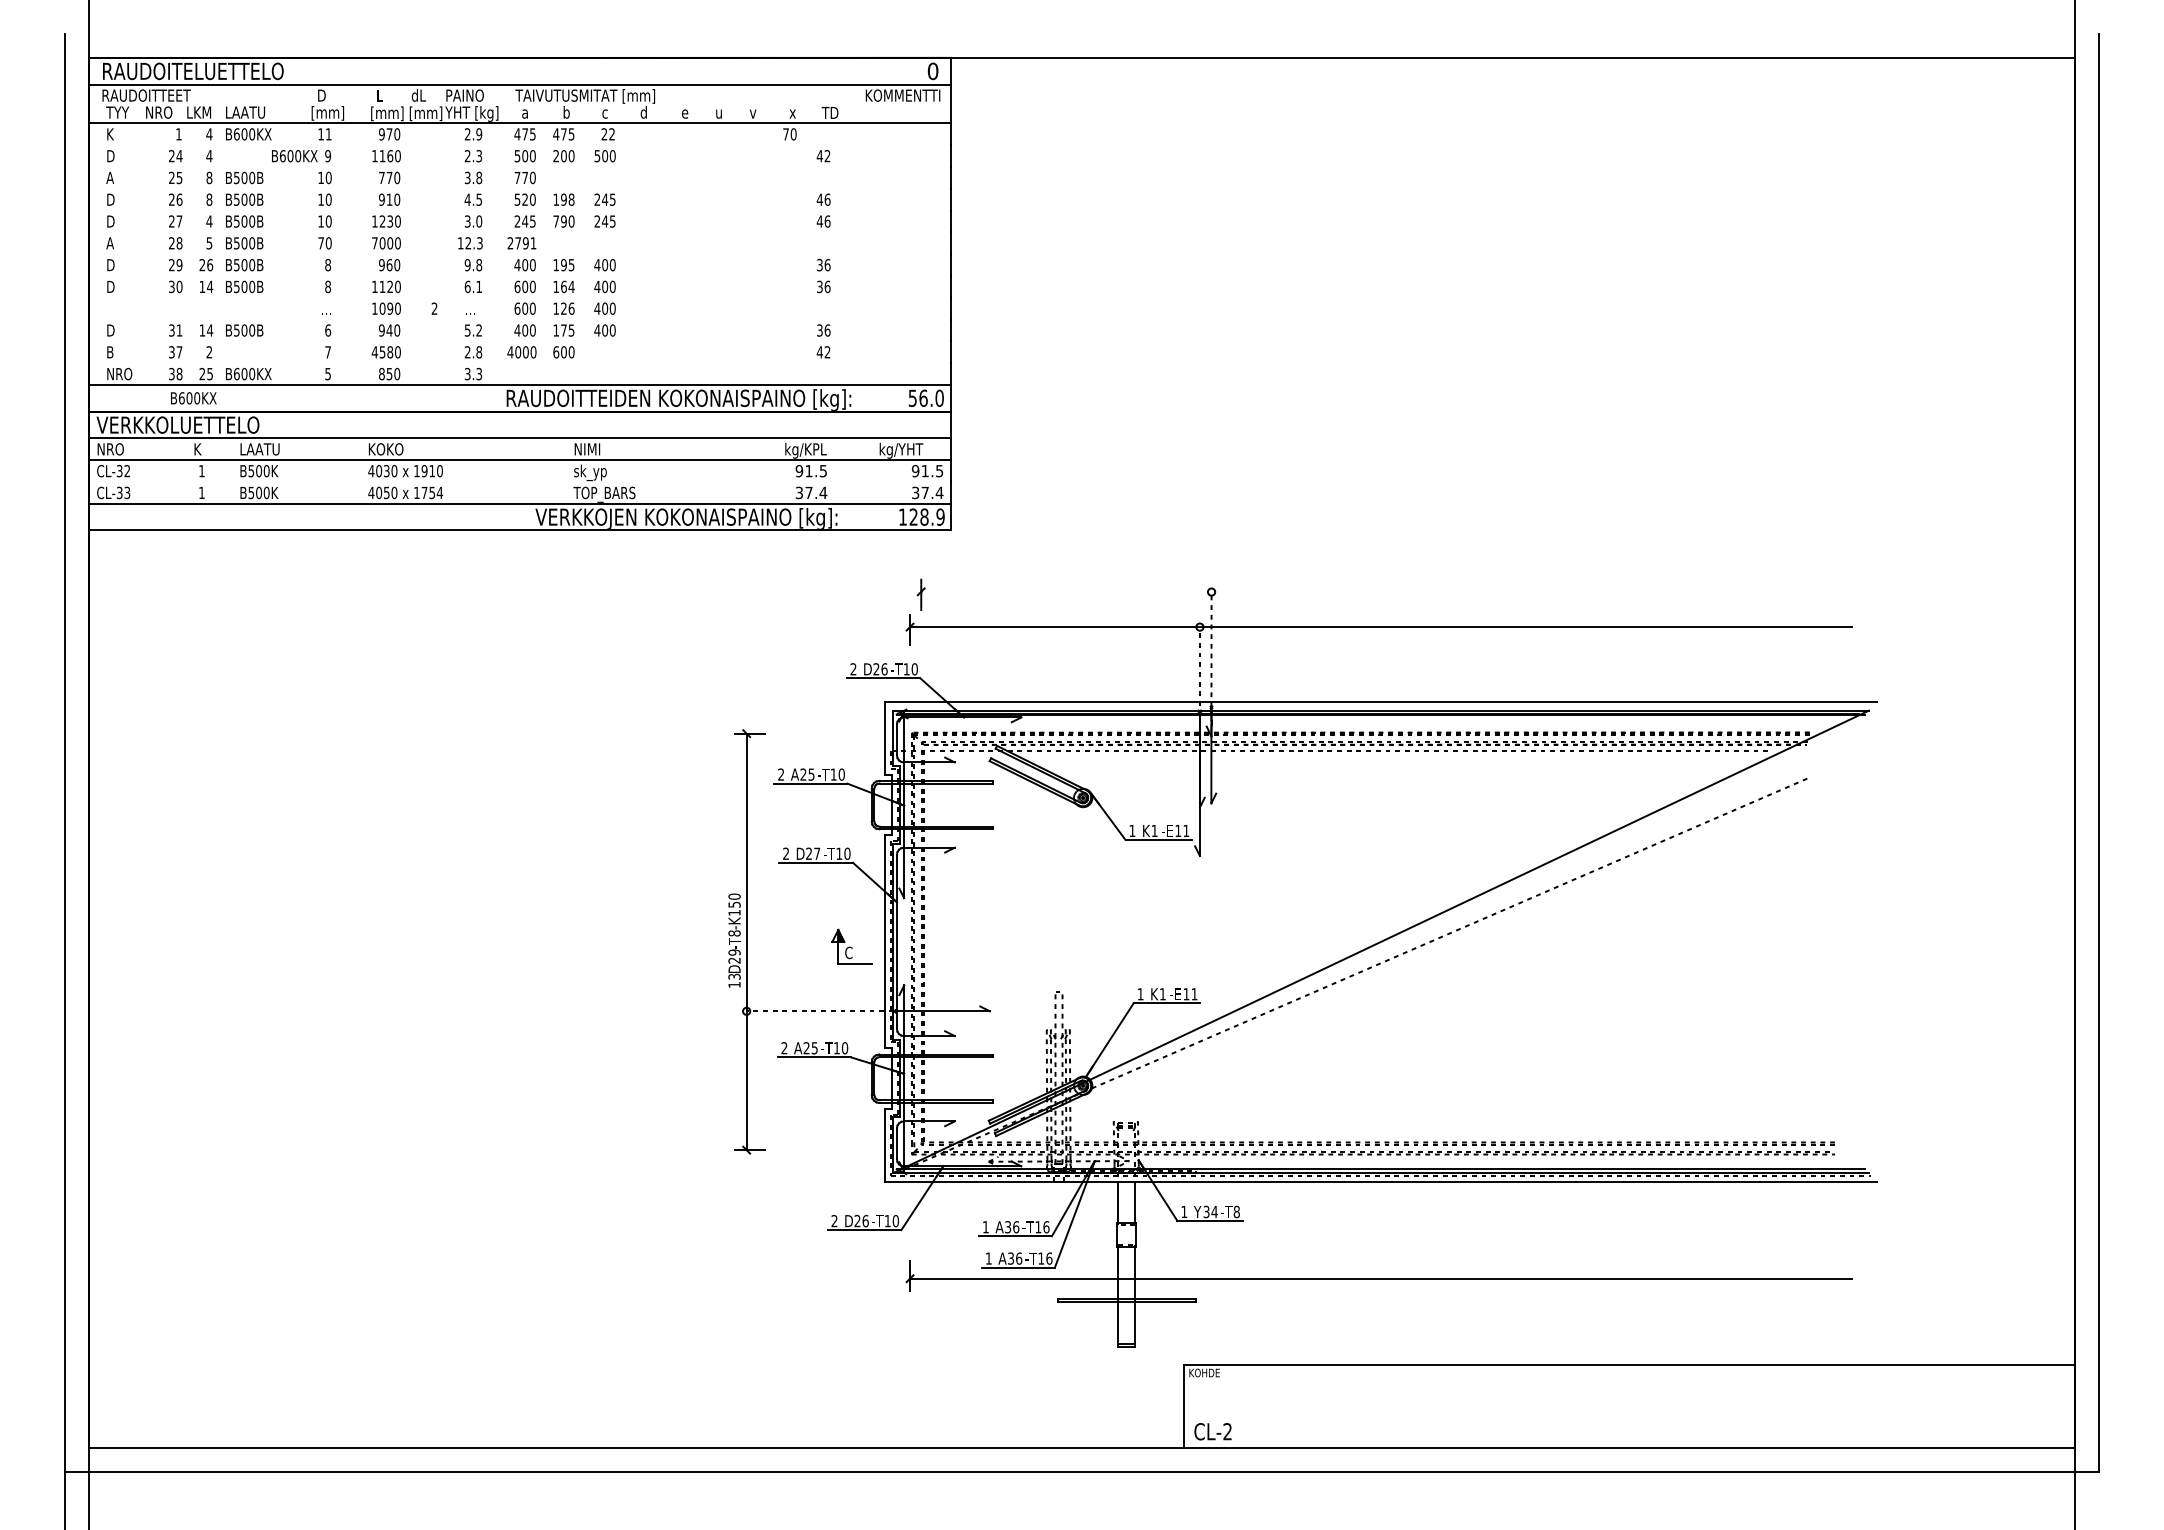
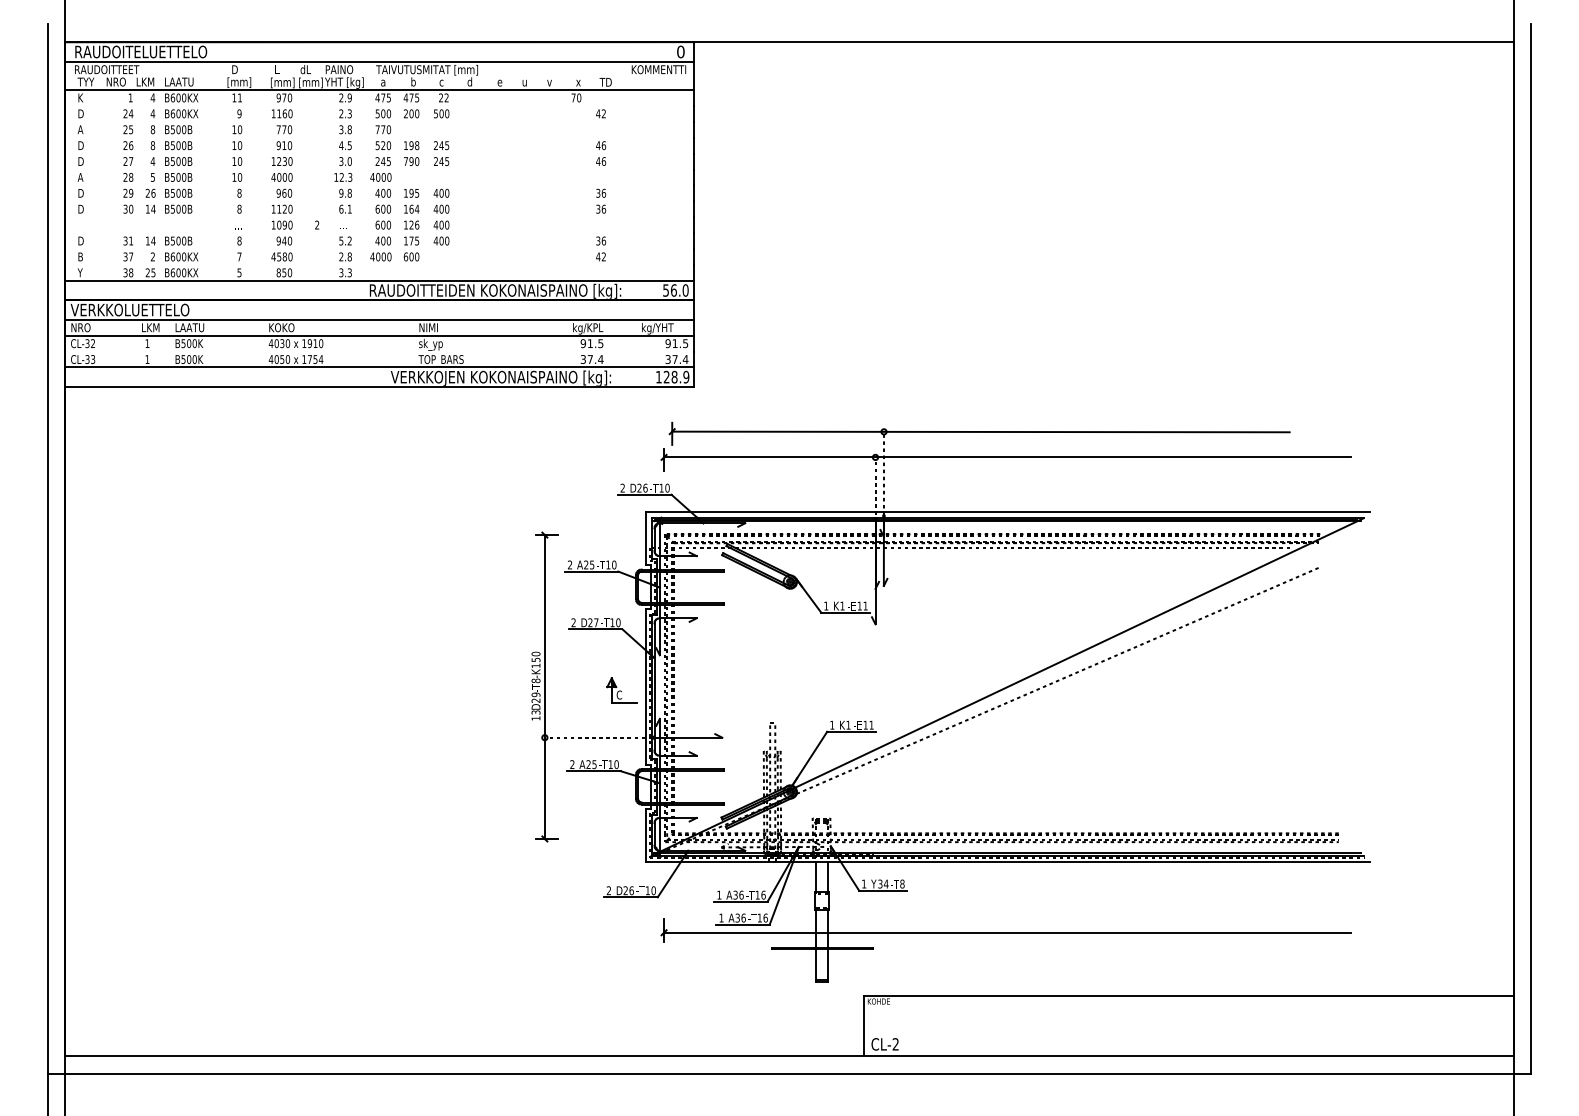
text: (294, 156) -> (181, 114), moved
text: (320, 243) -> (233, 177), 70 -> 10
text: (374, 243) -> (273, 177), 7000 -> 4000
text: (521, 243) -> (380, 177), 2791 -> 4000
text: (328, 330) -> (239, 241), 6 -> 8
text: (119, 373) -> (87, 272), NRO -> Y
text: (193, 398) -> (181, 257), moved
text: (206, 449) -> (150, 327), K -> LKM
line: (1344, 591) -> (980, 431), added

